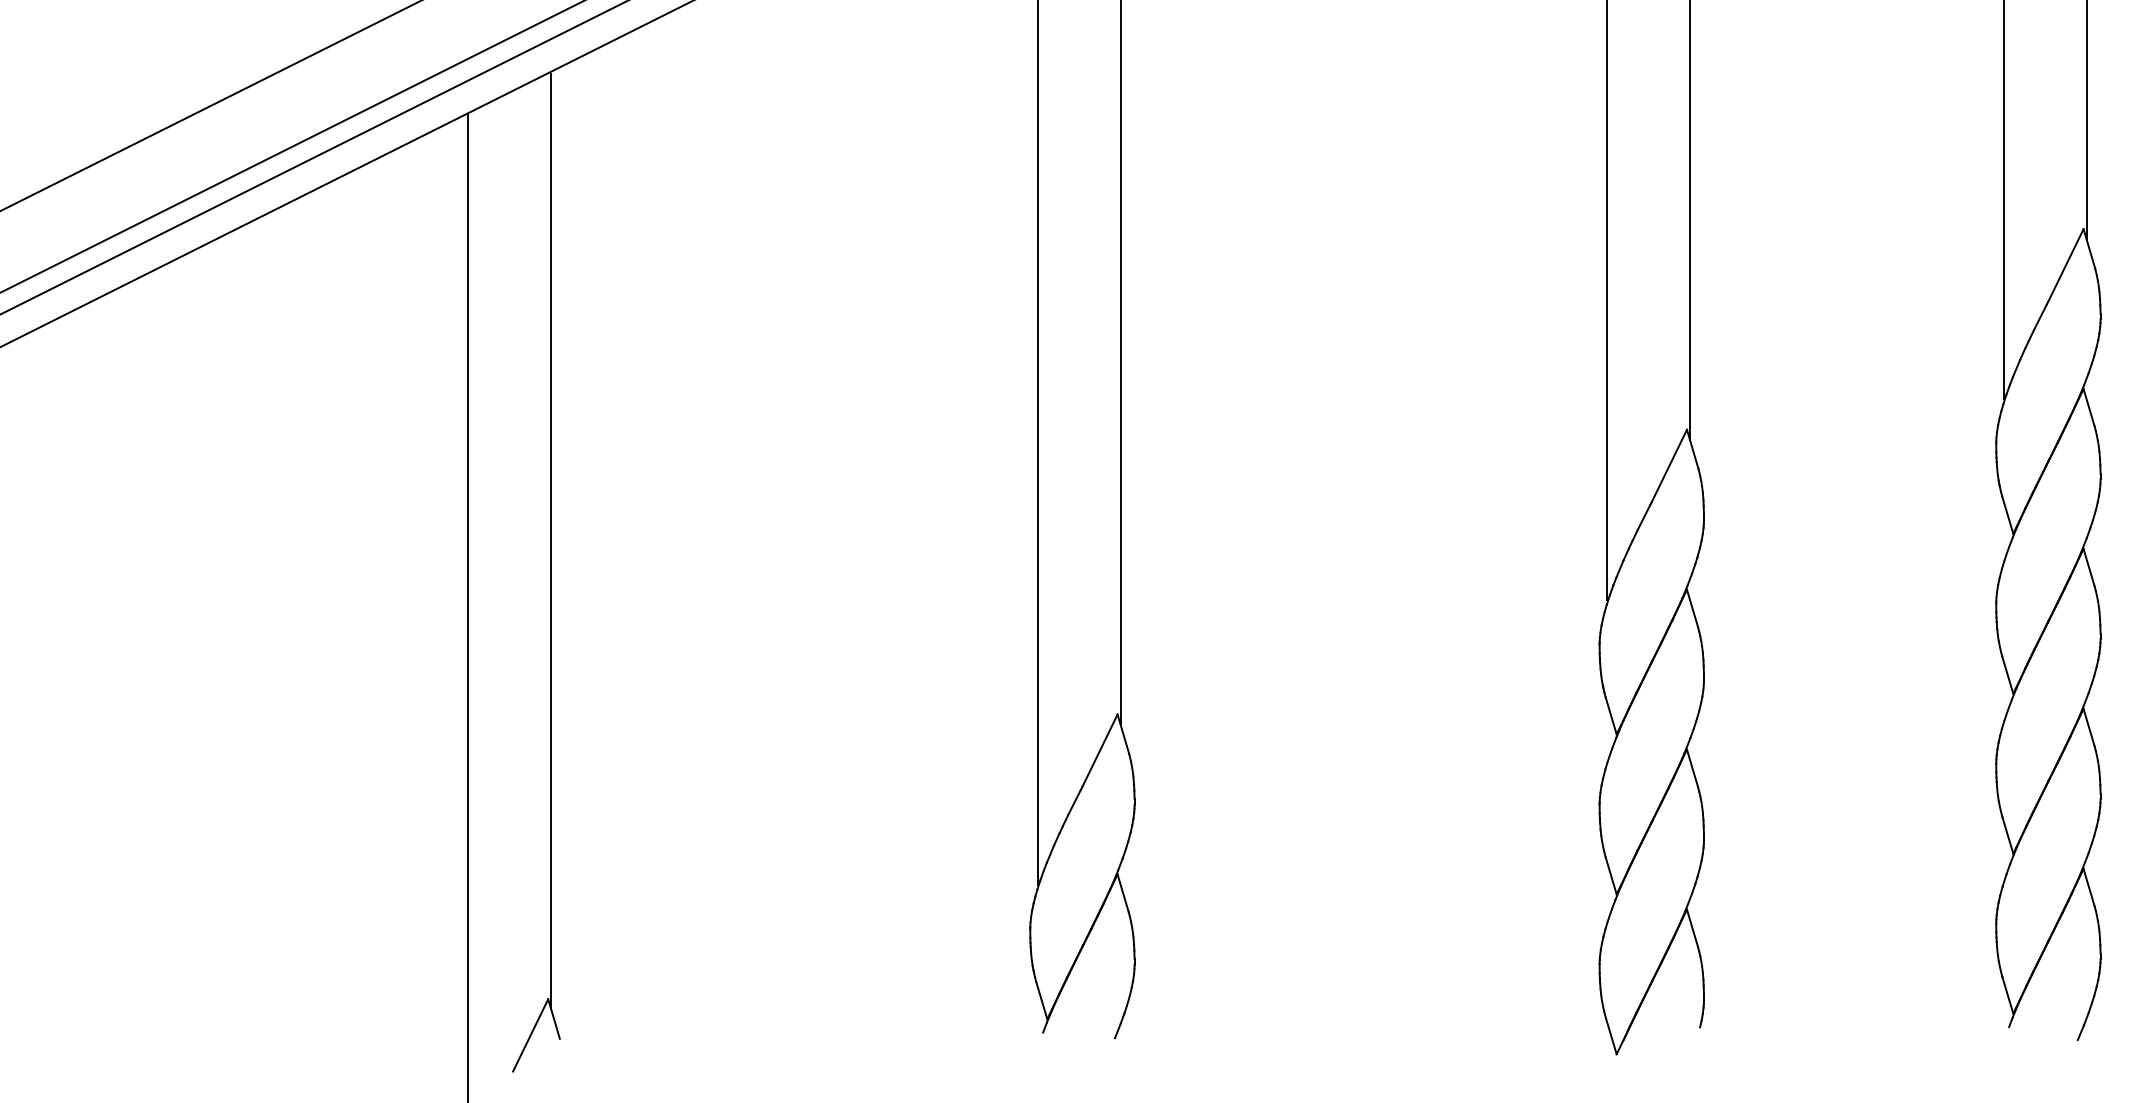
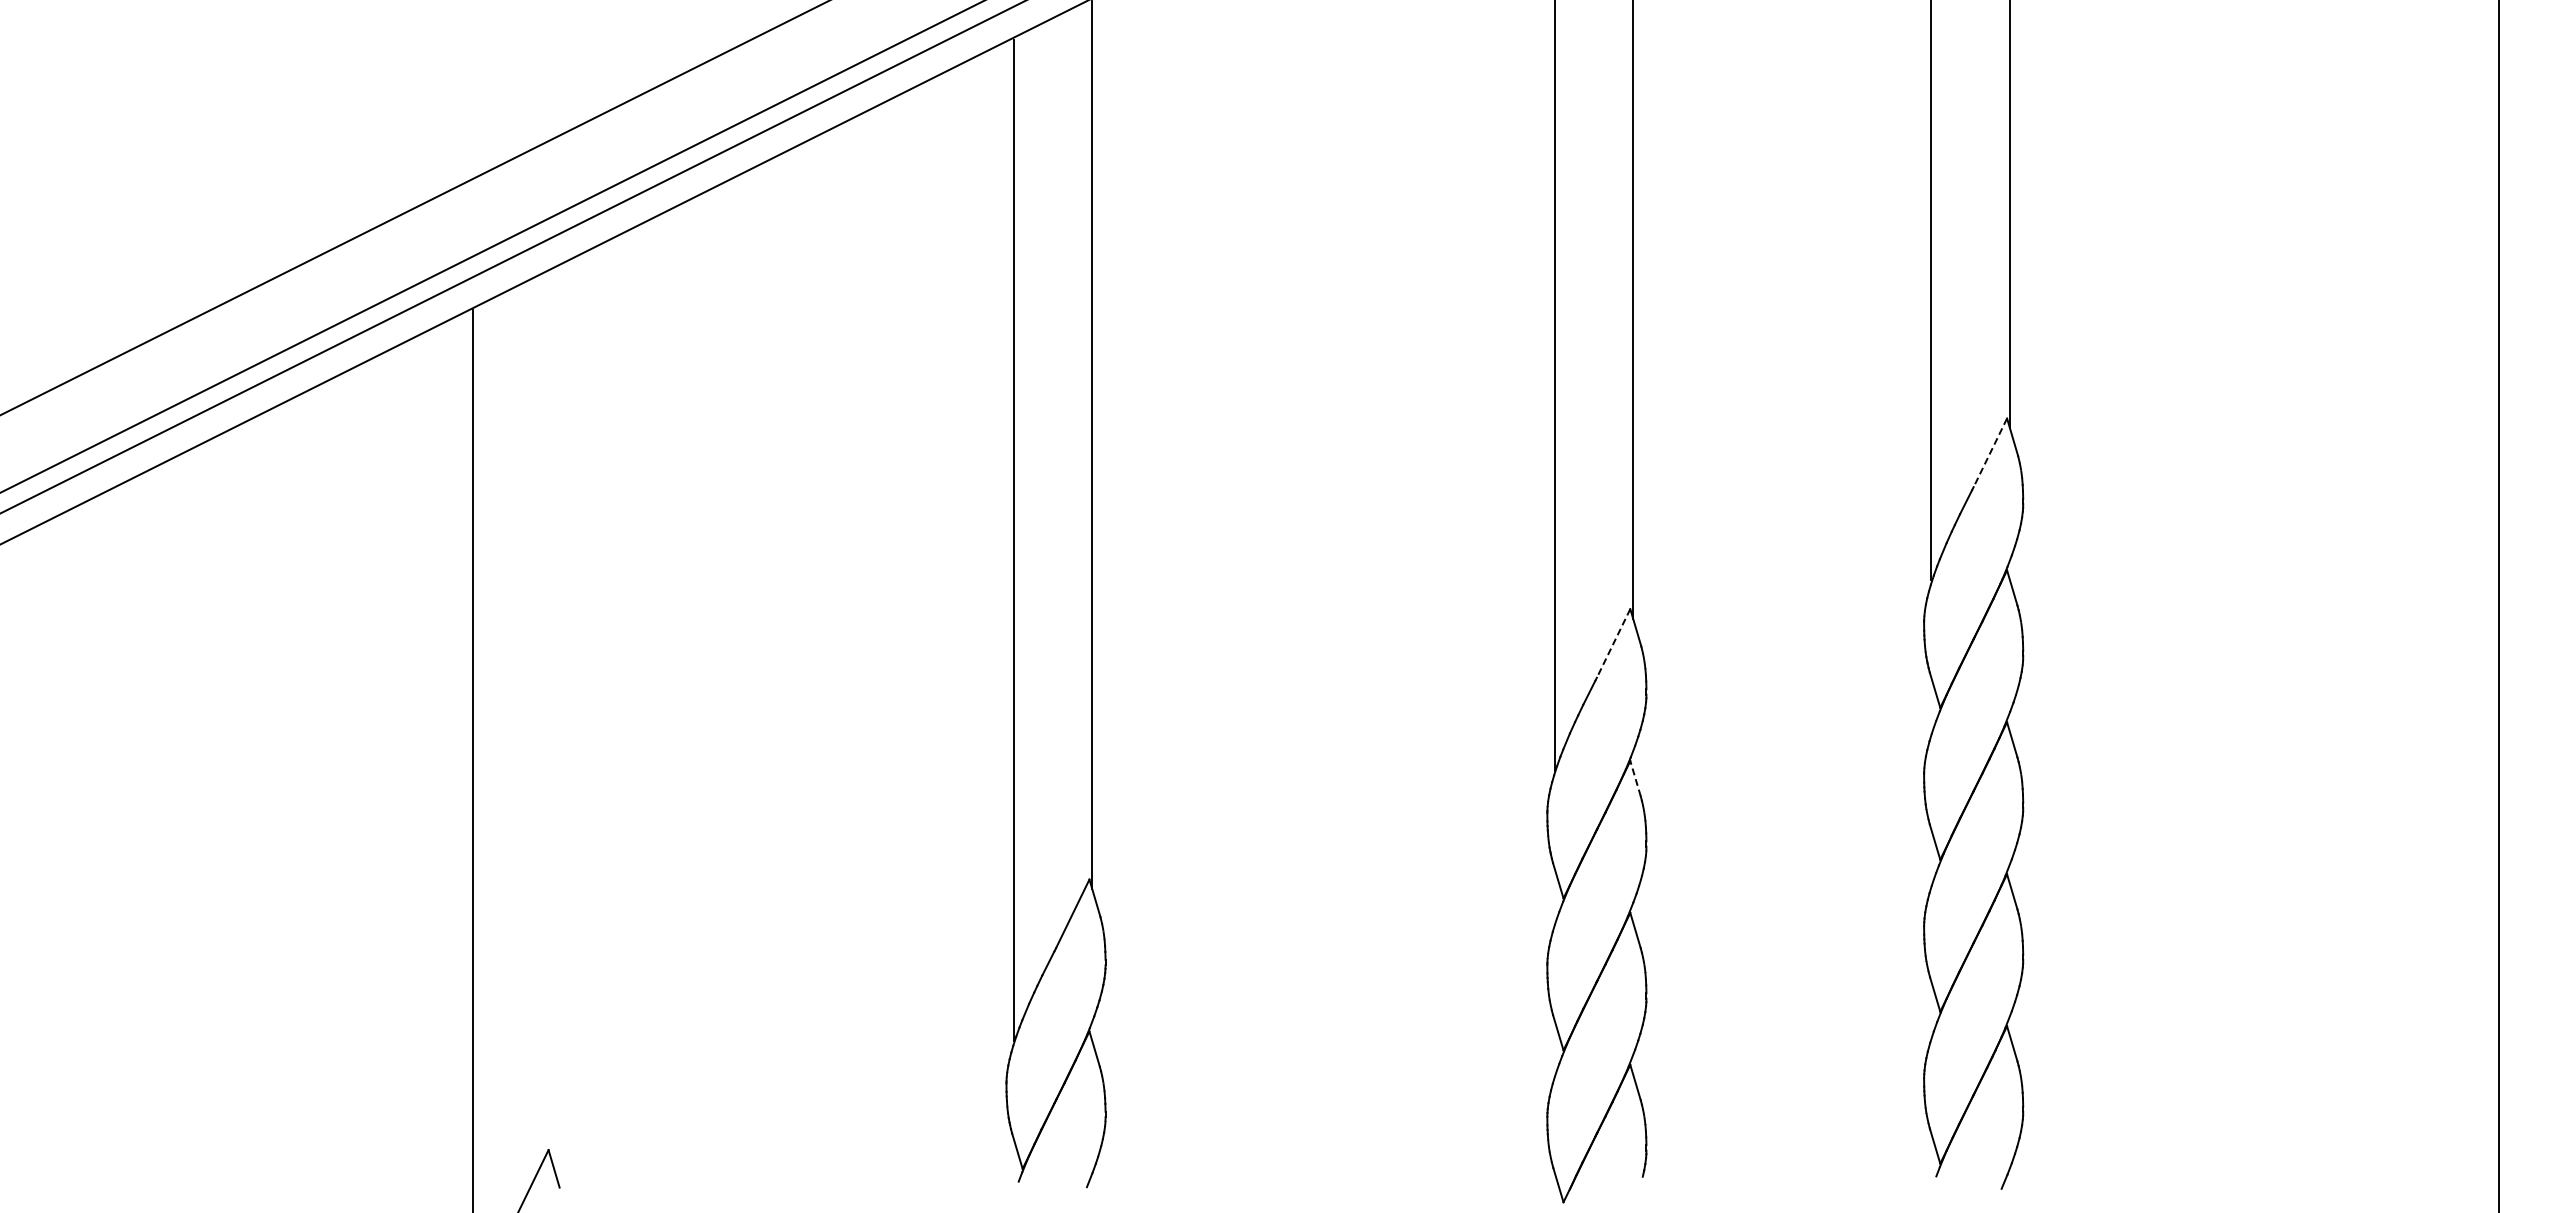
line: (2066, 265) -> (1990, 453), solid -> dashed
line: (1669, 466) -> (1613, 643), solid -> dashed
line: (551, 541) -> (551, 715), removed
line: (1692, 608) -> (1635, 778), solid -> dashed

